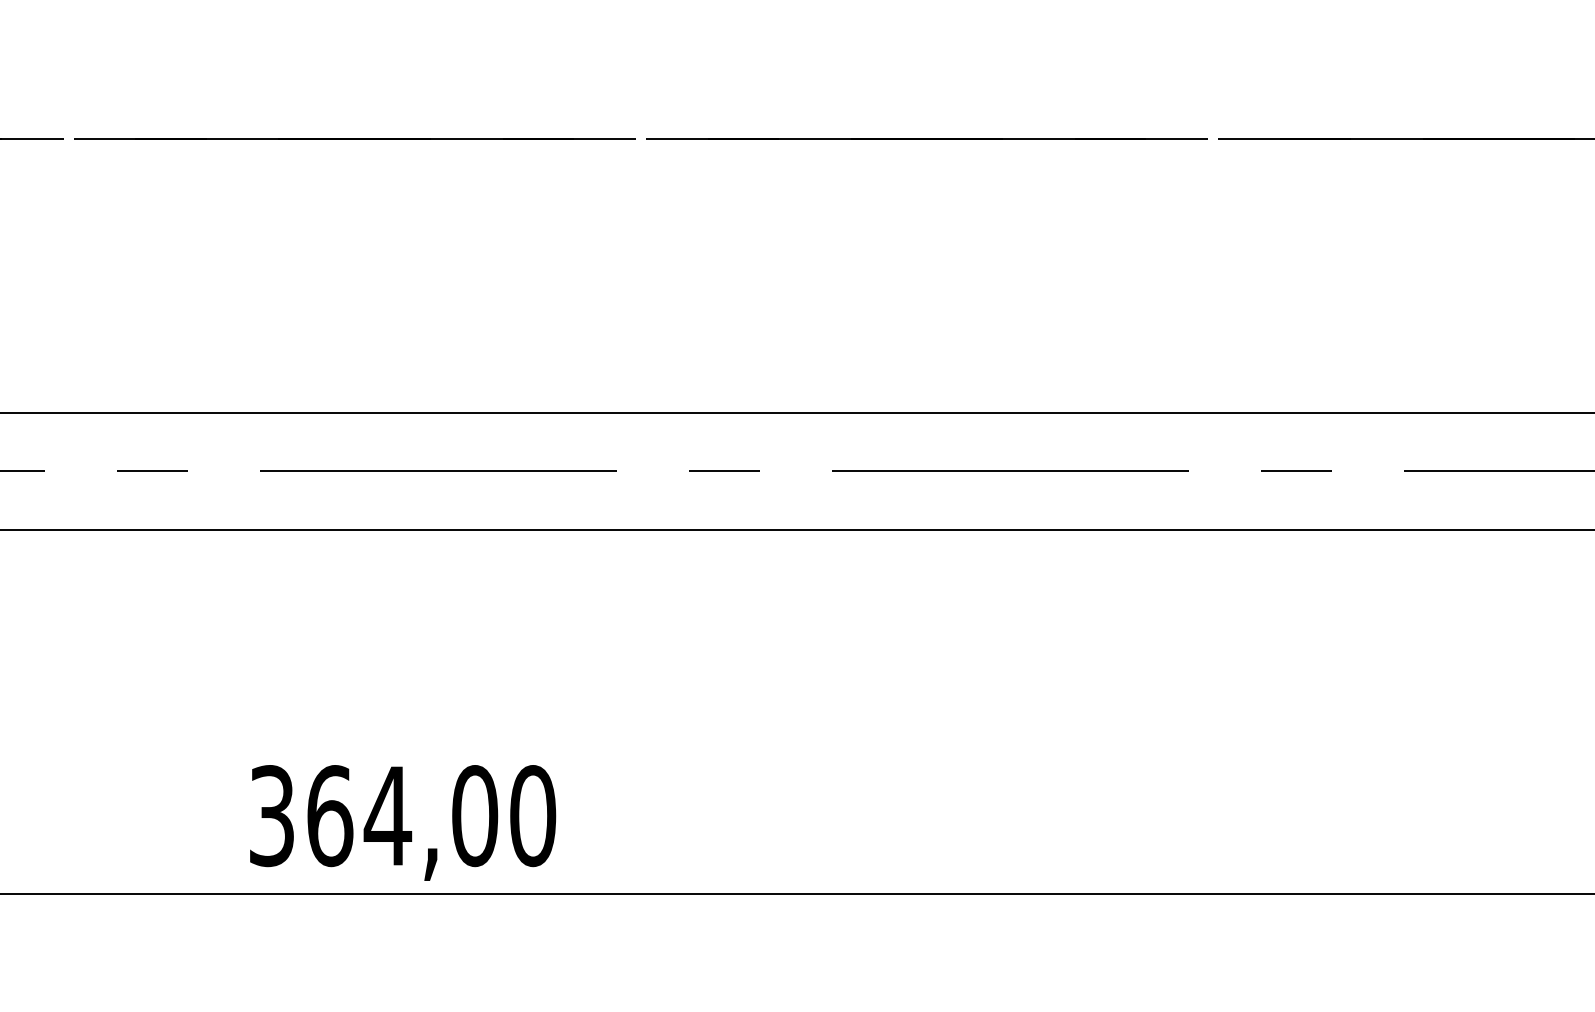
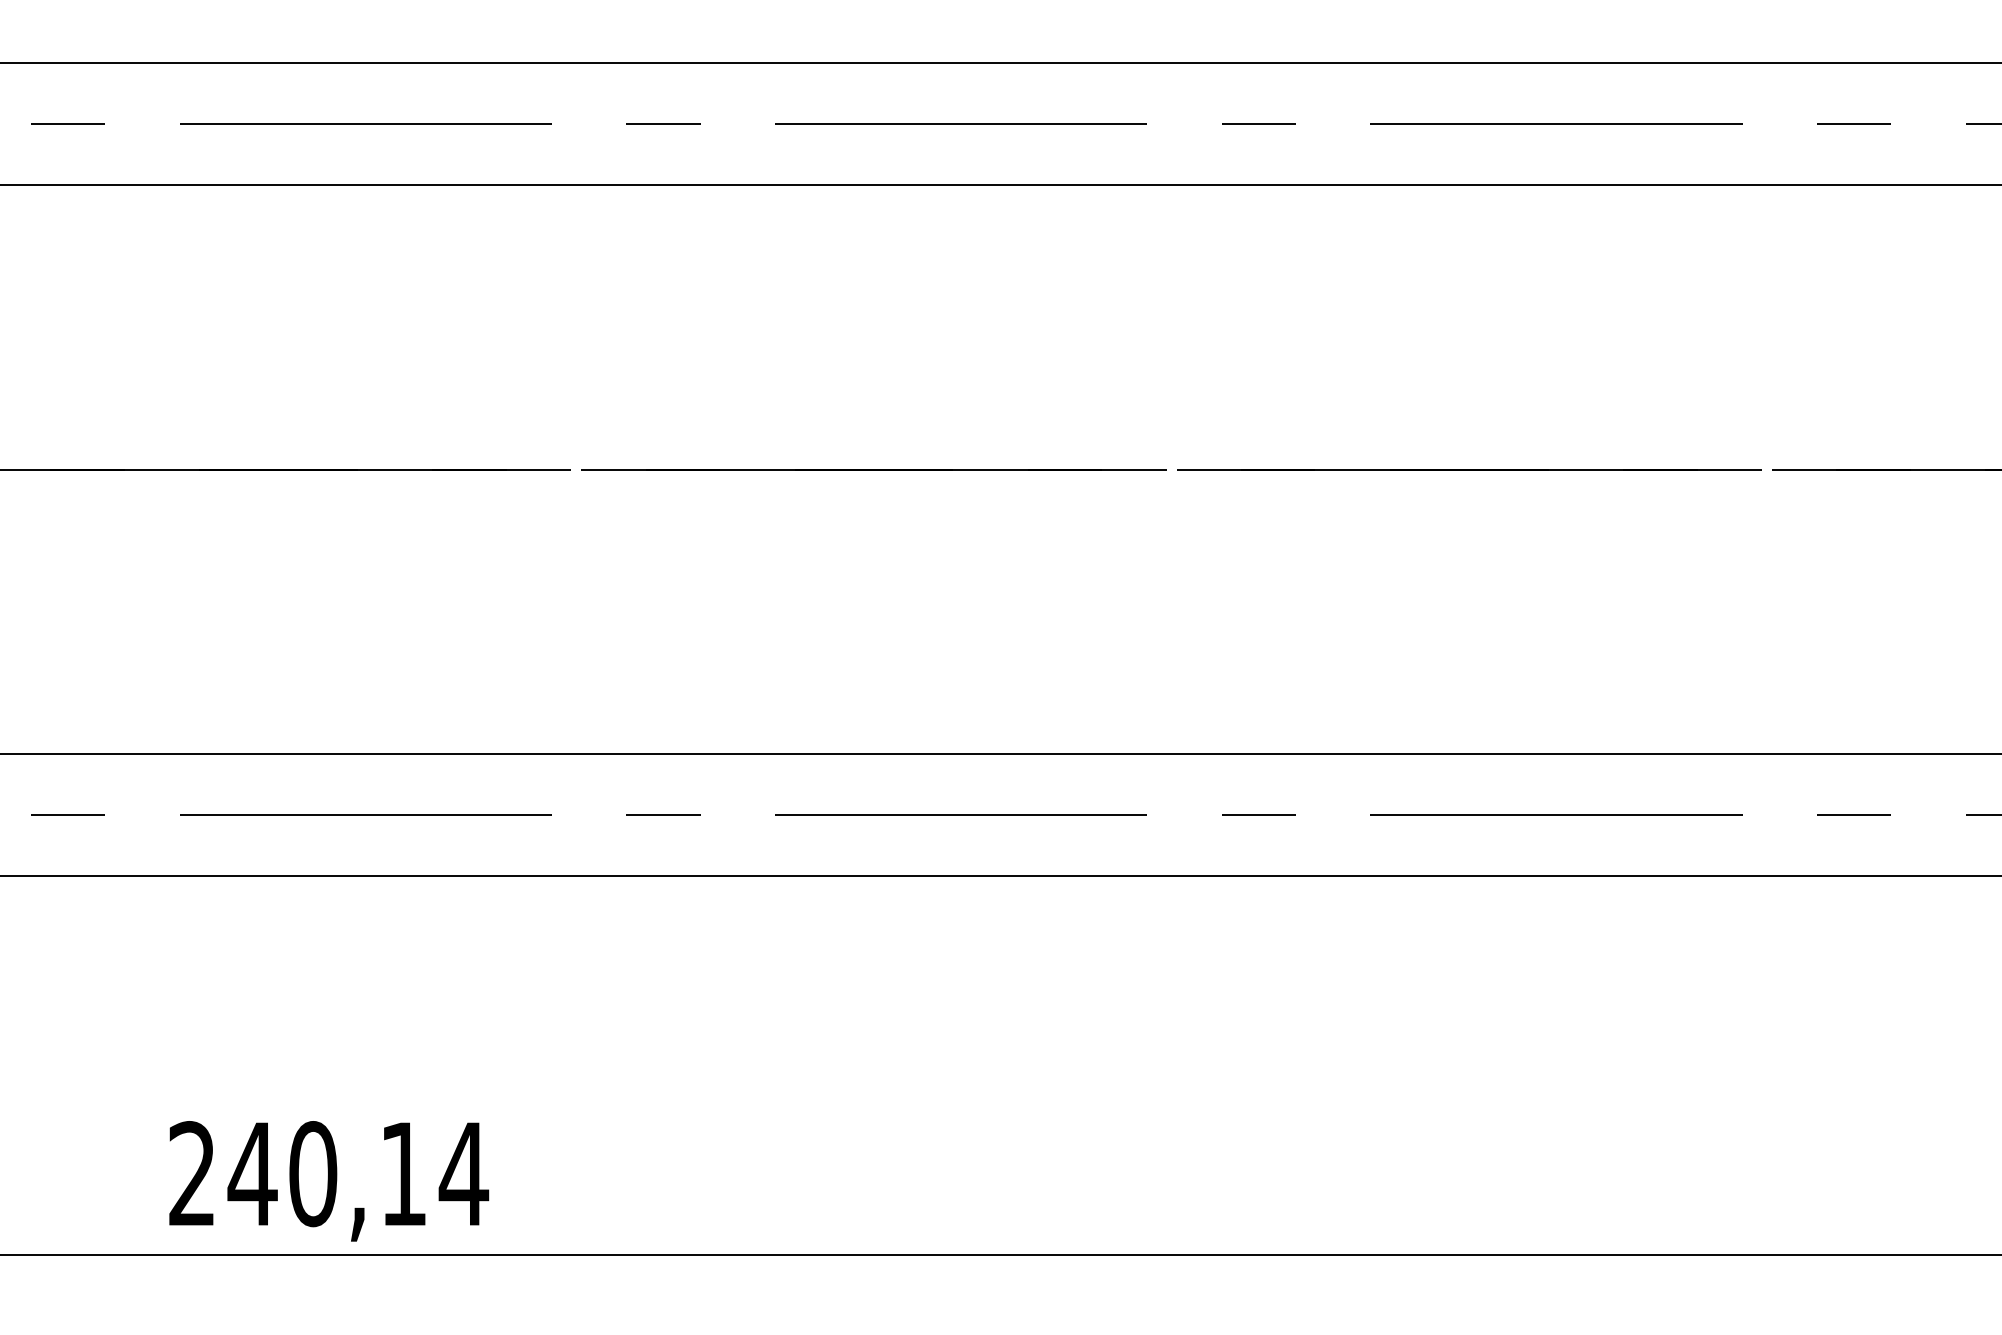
text: (403, 816) -> (329, 1174), 364,00 -> 240,14

